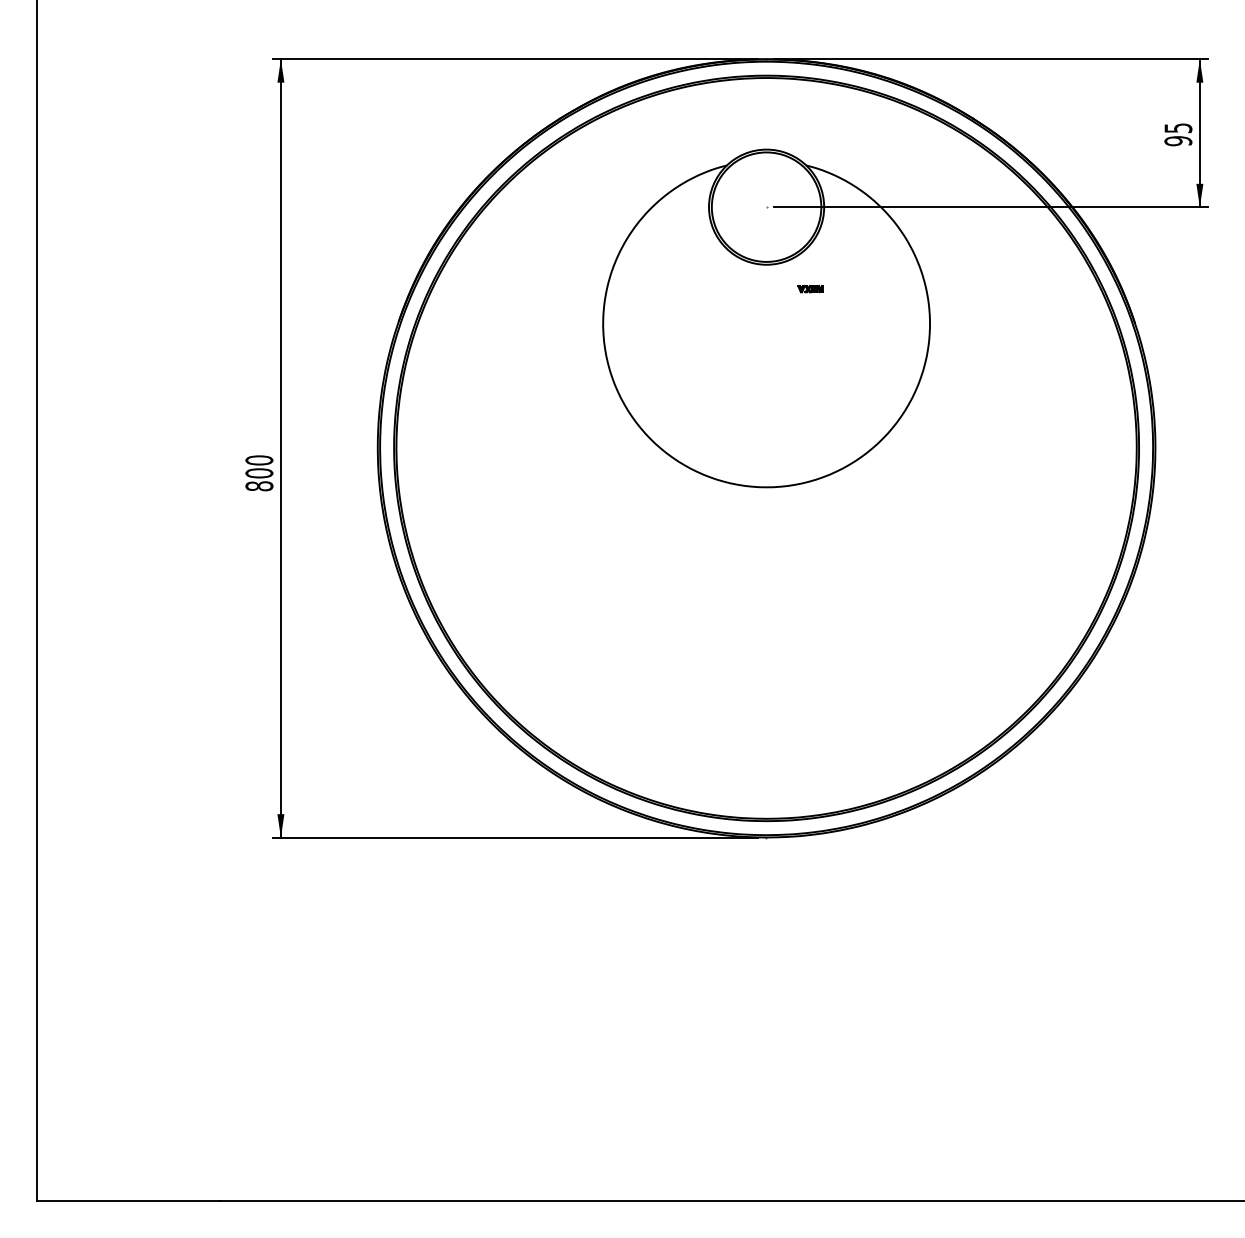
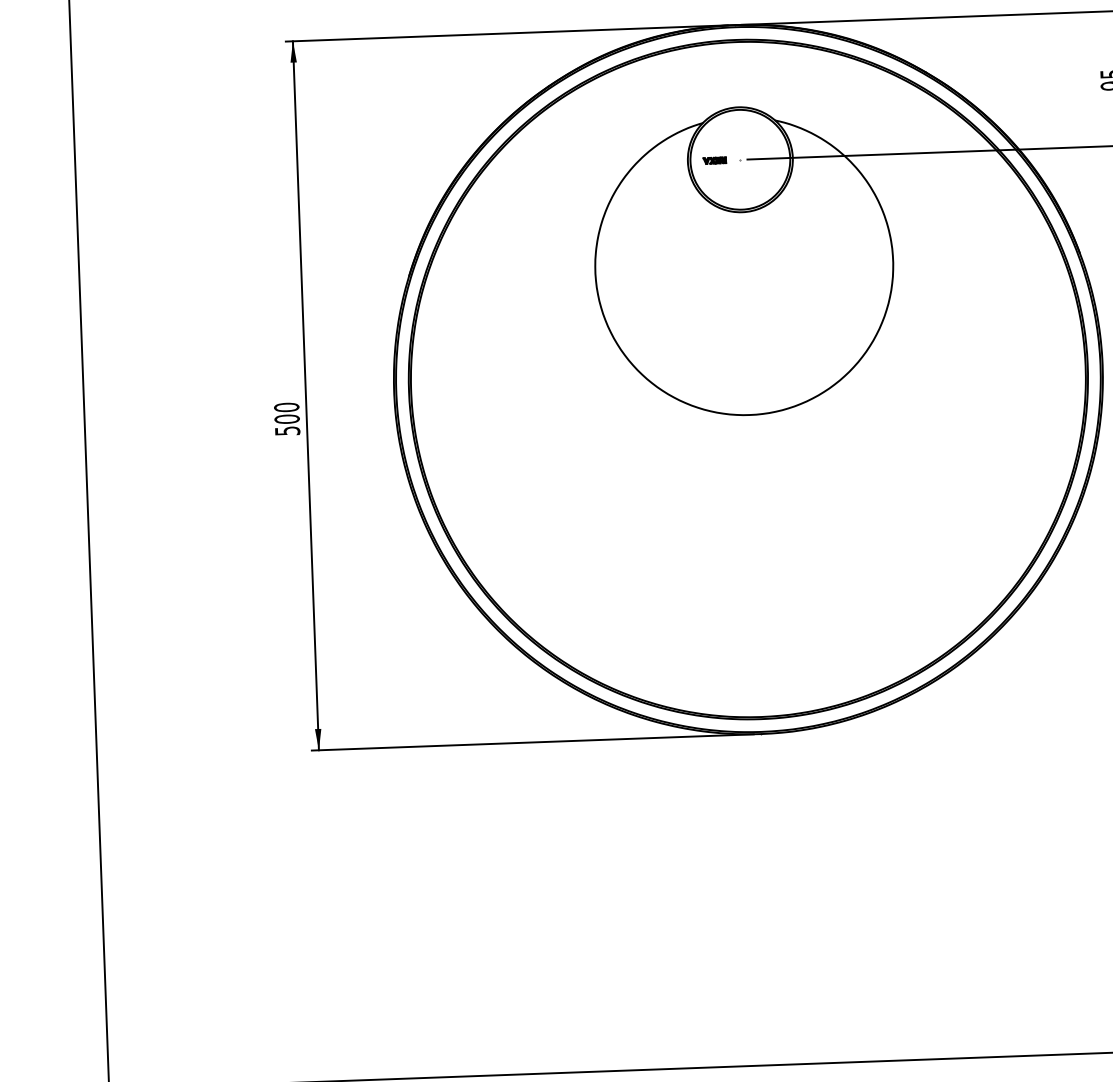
part: (810, 289) -> (714, 161), moved
text: (259, 486) -> (287, 431), 800 -> 500

